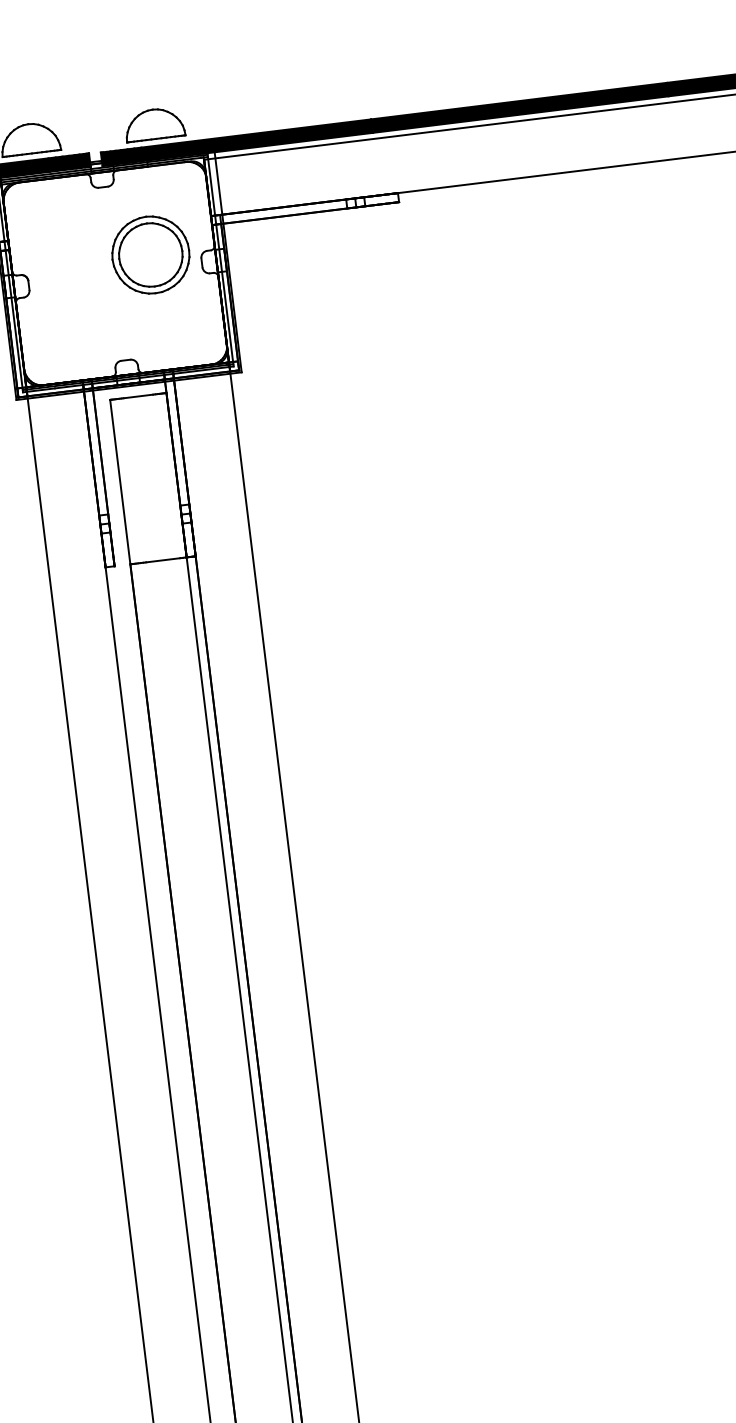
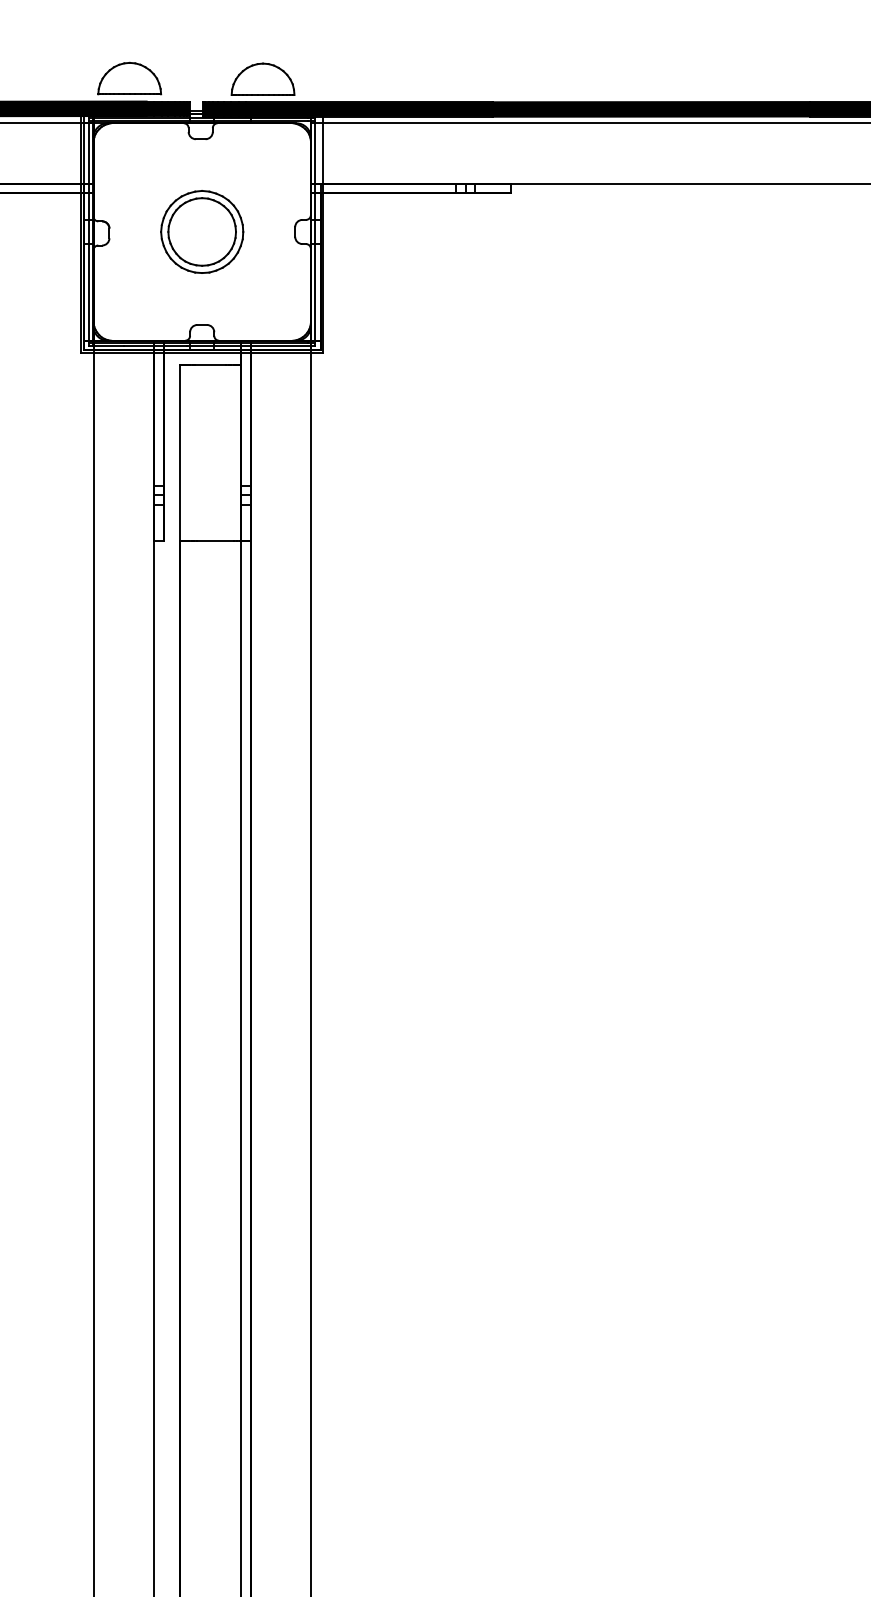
part: (151, 254) -> (202, 231), moved

